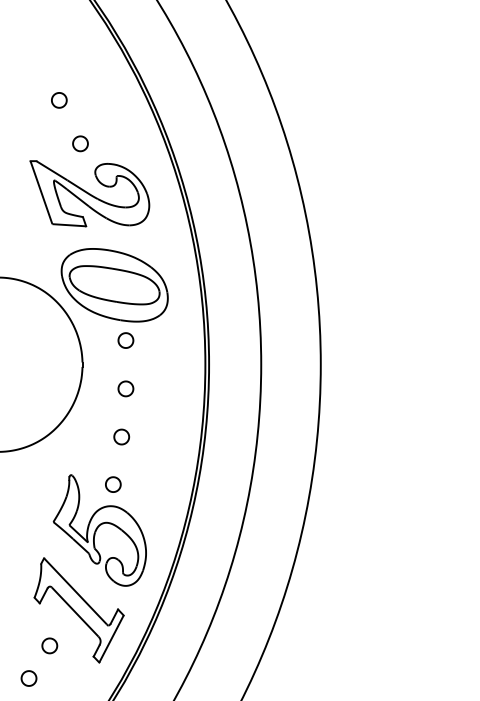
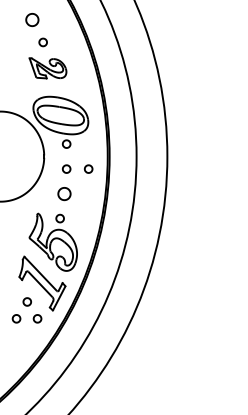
part: (57, 99) -> (31, 19), size x1.6
part: (88, 194) -> (47, 68), size x0.6
part: (168, 387) -> (88, 168), added
part: (121, 436) -> (64, 193), size x1.6
part: (69, 677) -> (37, 318), added

